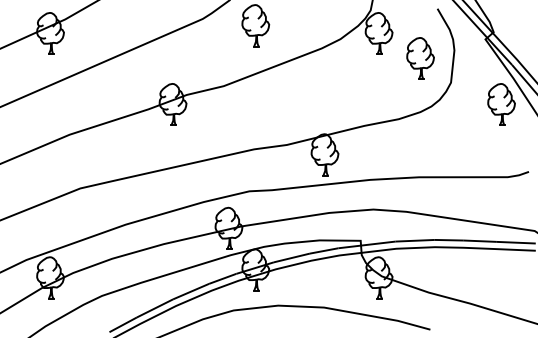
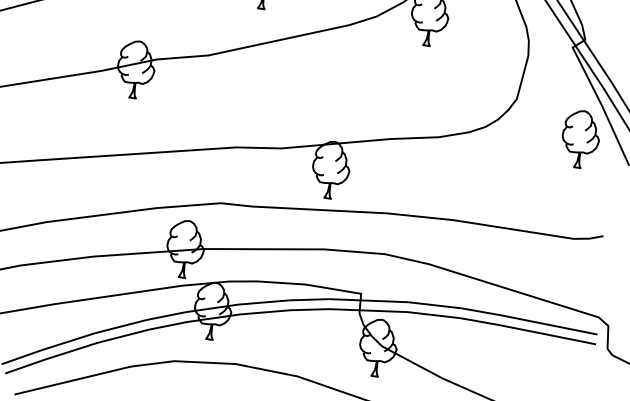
part: (420, 58) -> (480, 59), removed

